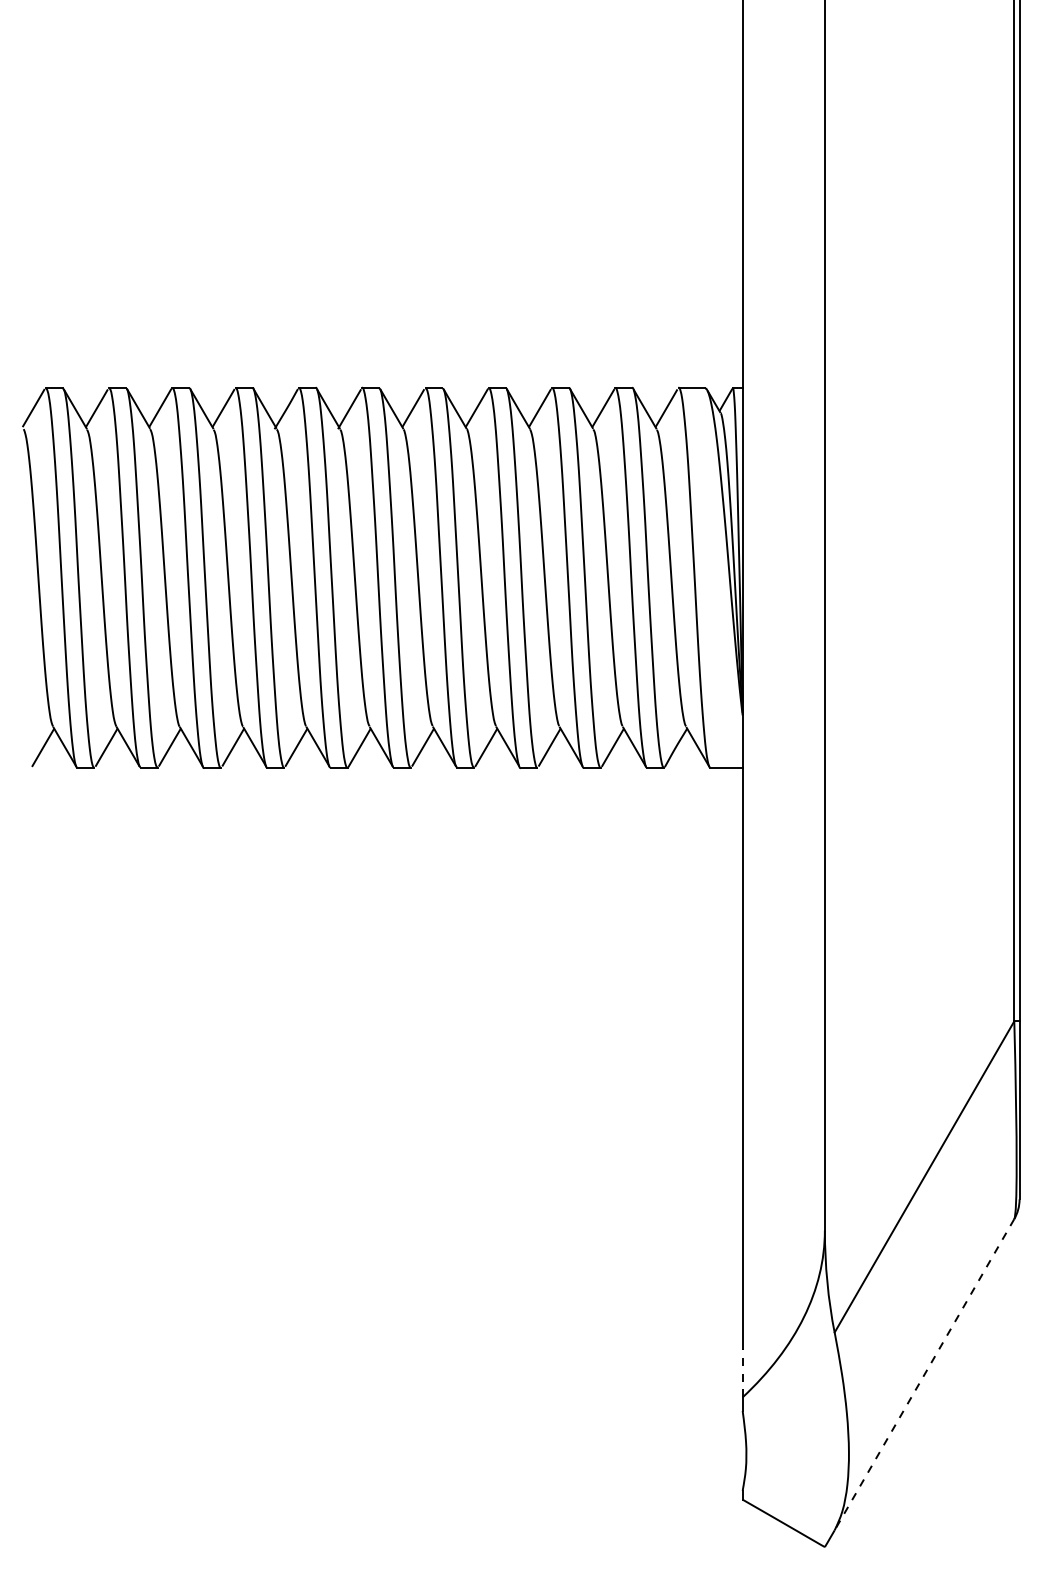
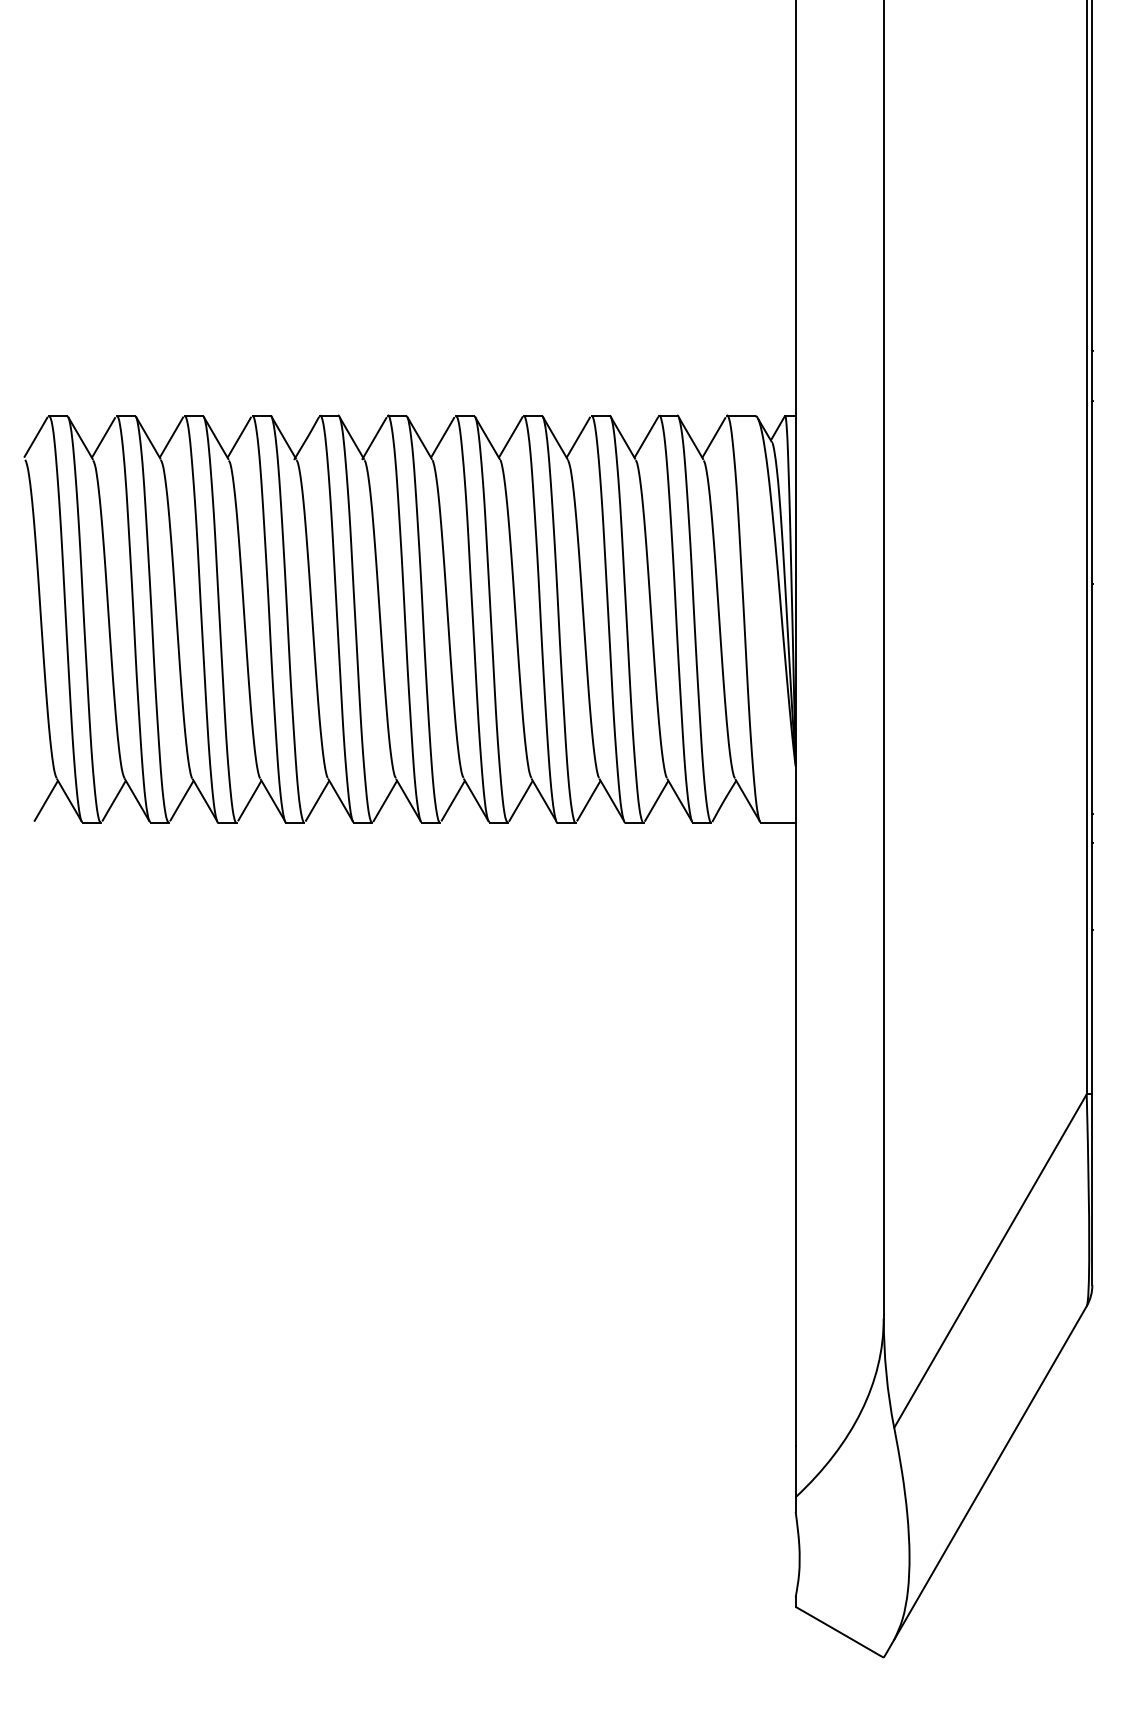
line: (742, 1372) -> (795, 1470), dashed -> solid
line: (924, 1374) -> (990, 1472), dashed -> solid

